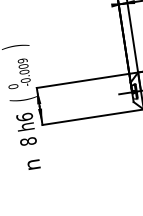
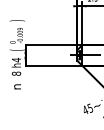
text: (24, 117) -> (16, 60), h6 -> h4

